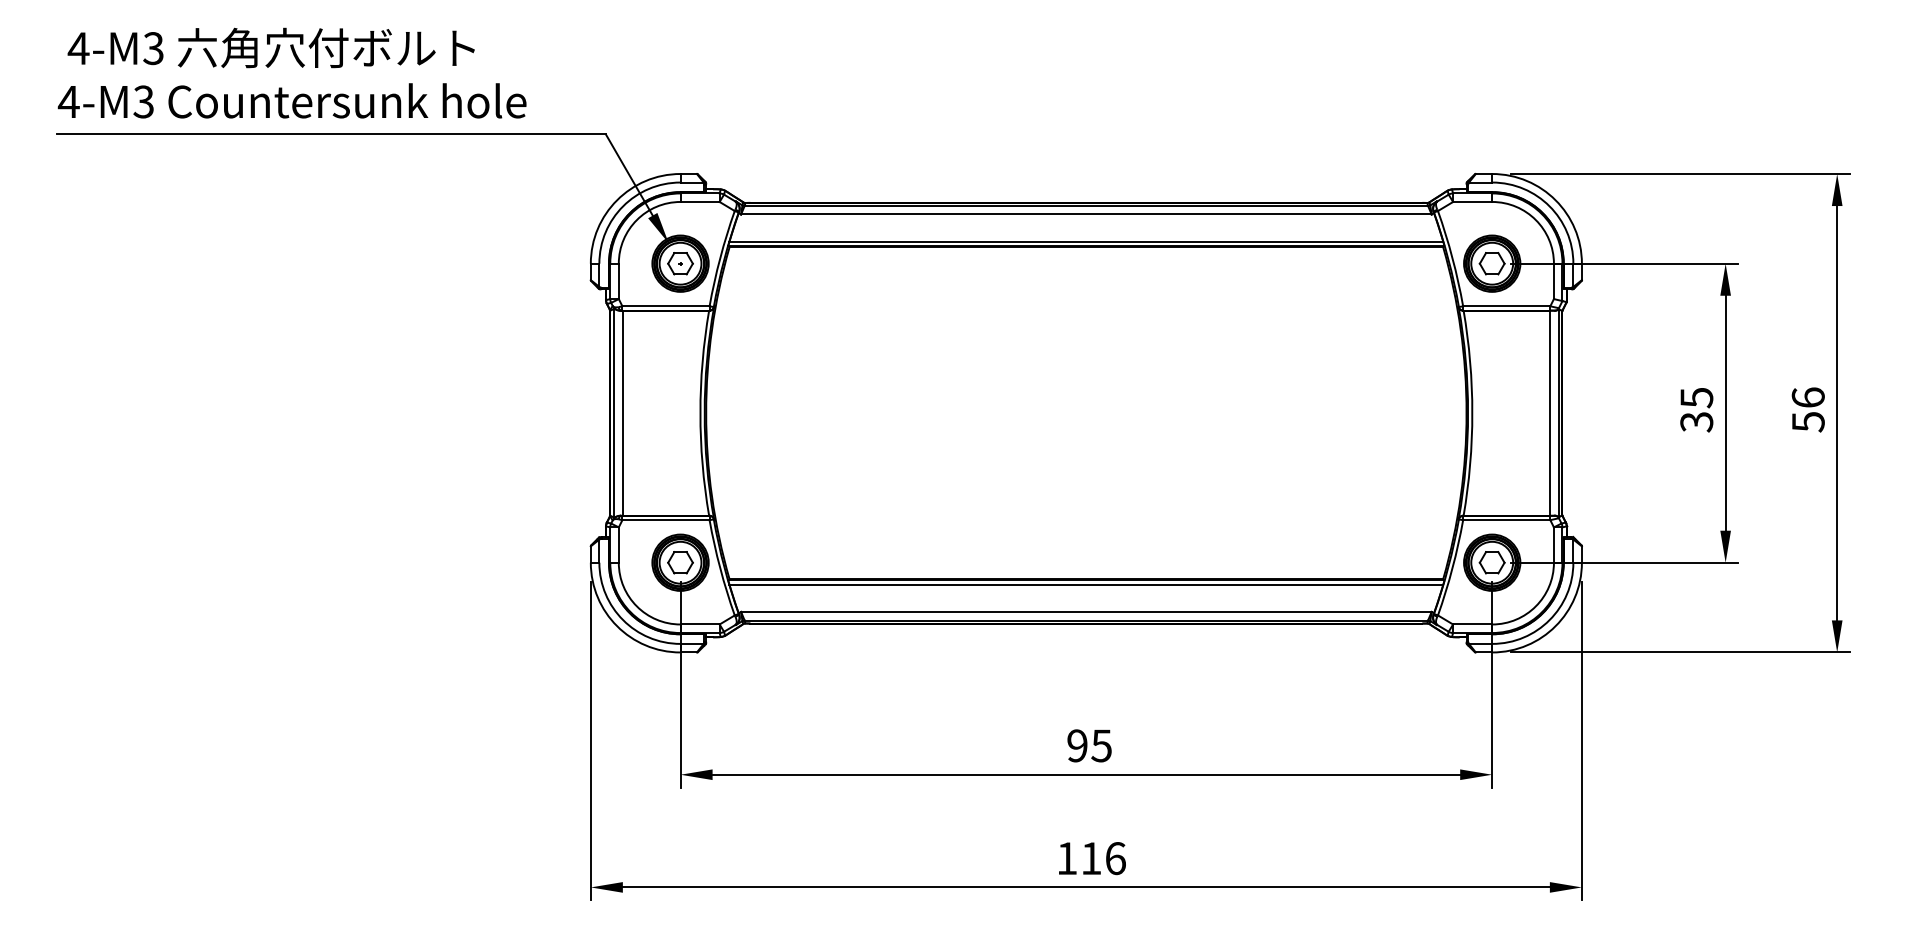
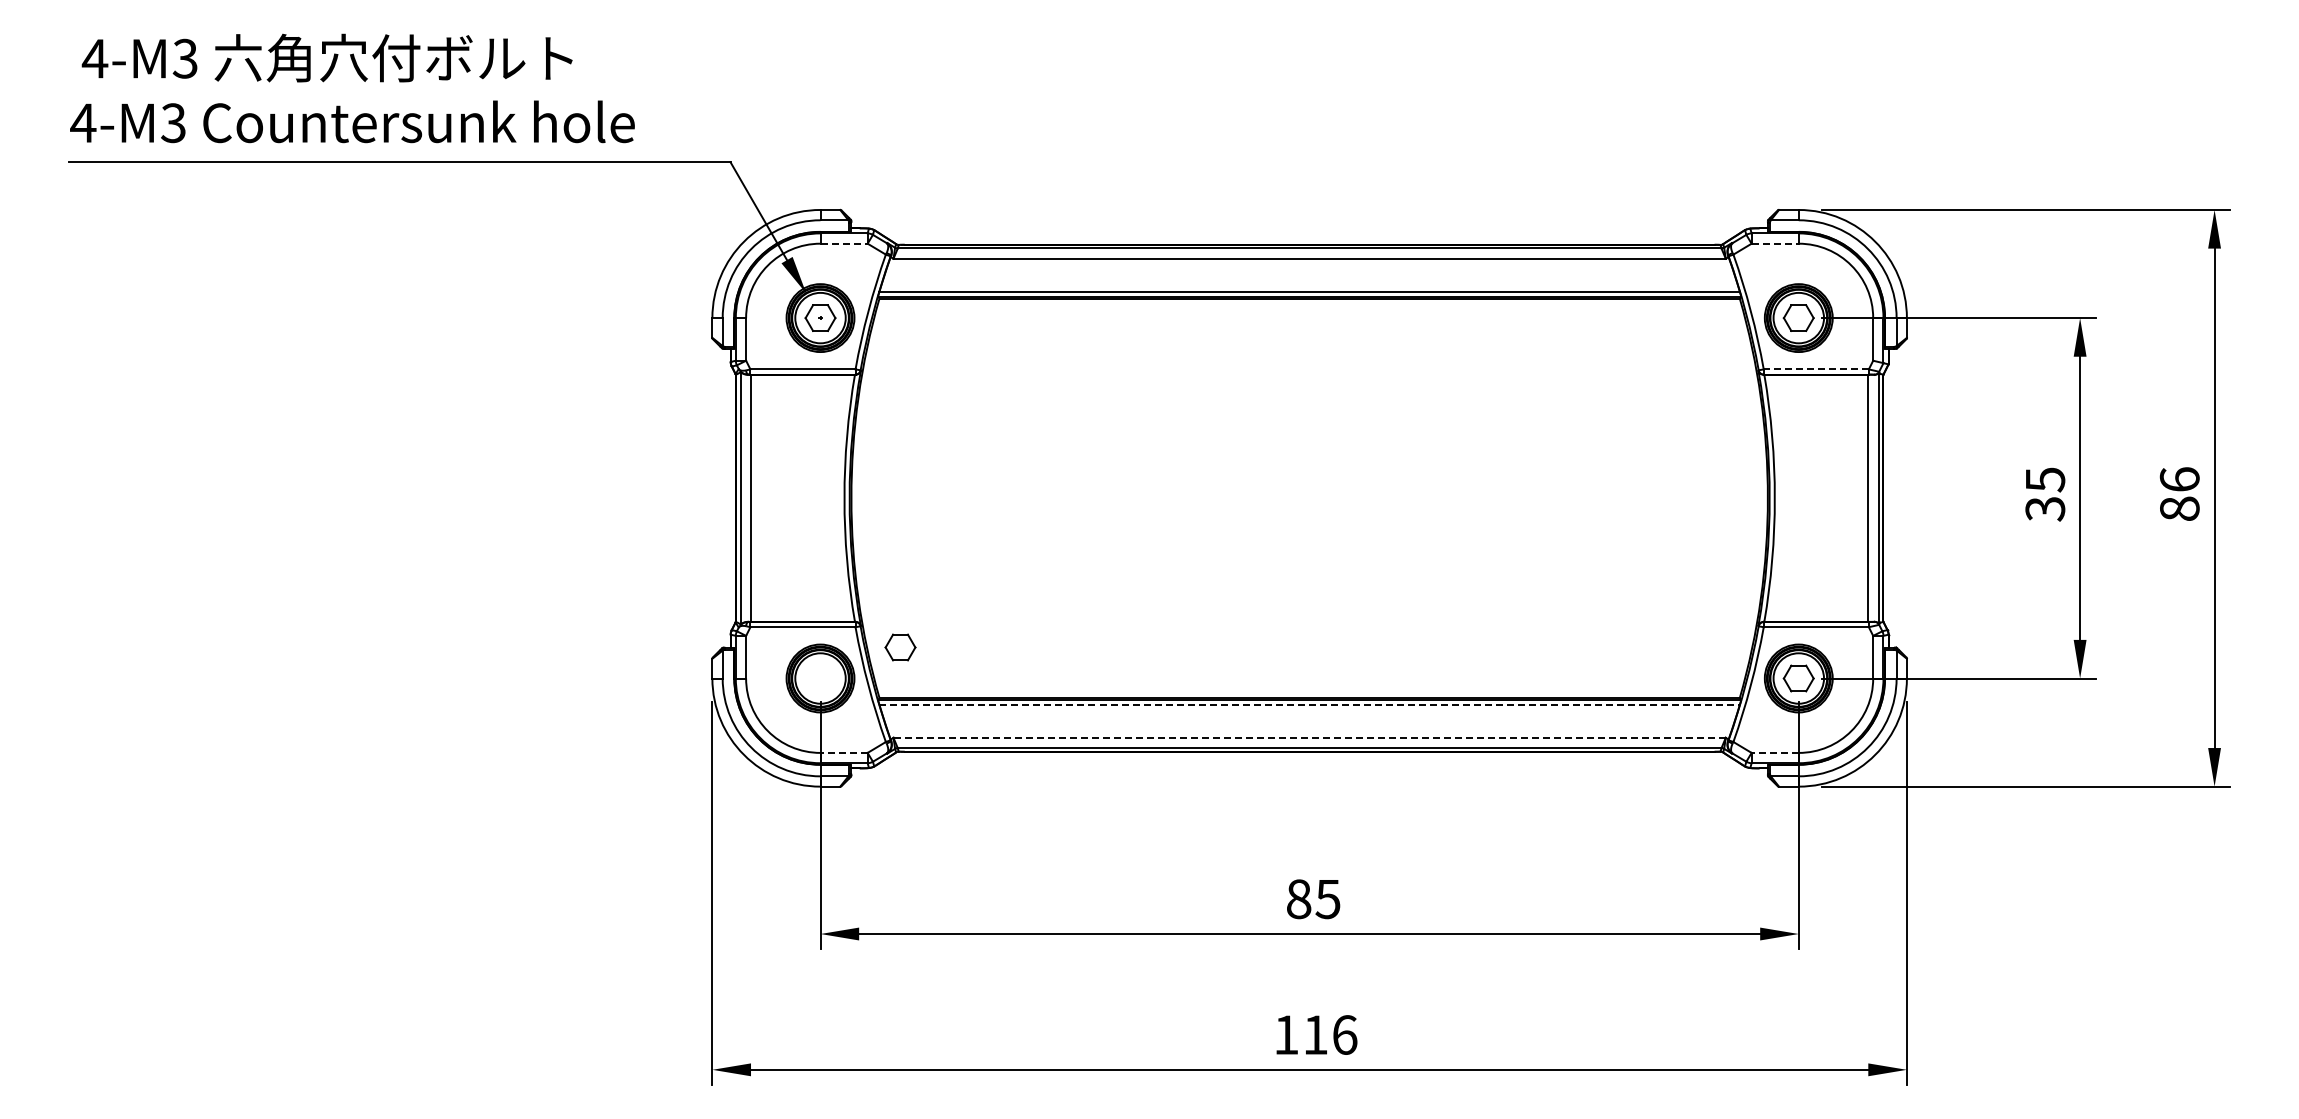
line: (700, 201) -> (844, 243), solid -> dashed
line: (1472, 201) -> (1775, 243), solid -> dashed
line: (1506, 306) -> (1816, 369), solid -> dashed
text: (1808, 421) -> (2179, 508), 56 -> 86
part: (680, 562) -> (900, 647), moved
line: (1087, 585) -> (1310, 705), solid -> dashed
line: (1086, 611) -> (1309, 737), solid -> dashed
line: (700, 624) -> (844, 752), solid -> dashed
line: (1472, 624) -> (1775, 752), solid -> dashed
text: (1077, 746) -> (1298, 899), 95 -> 85

